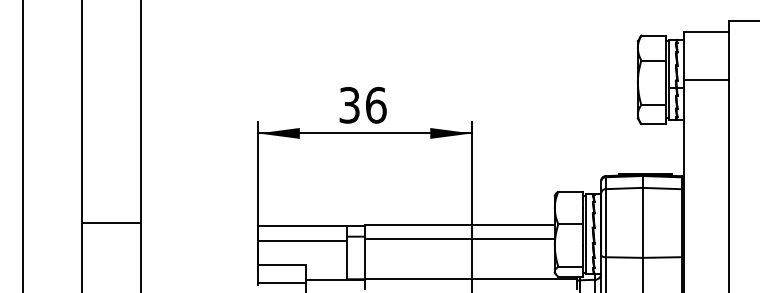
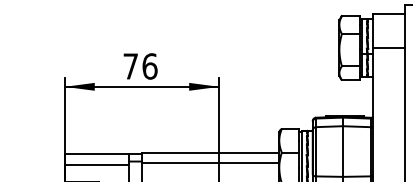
text: (349, 105) -> (130, 66), 36 -> 76

